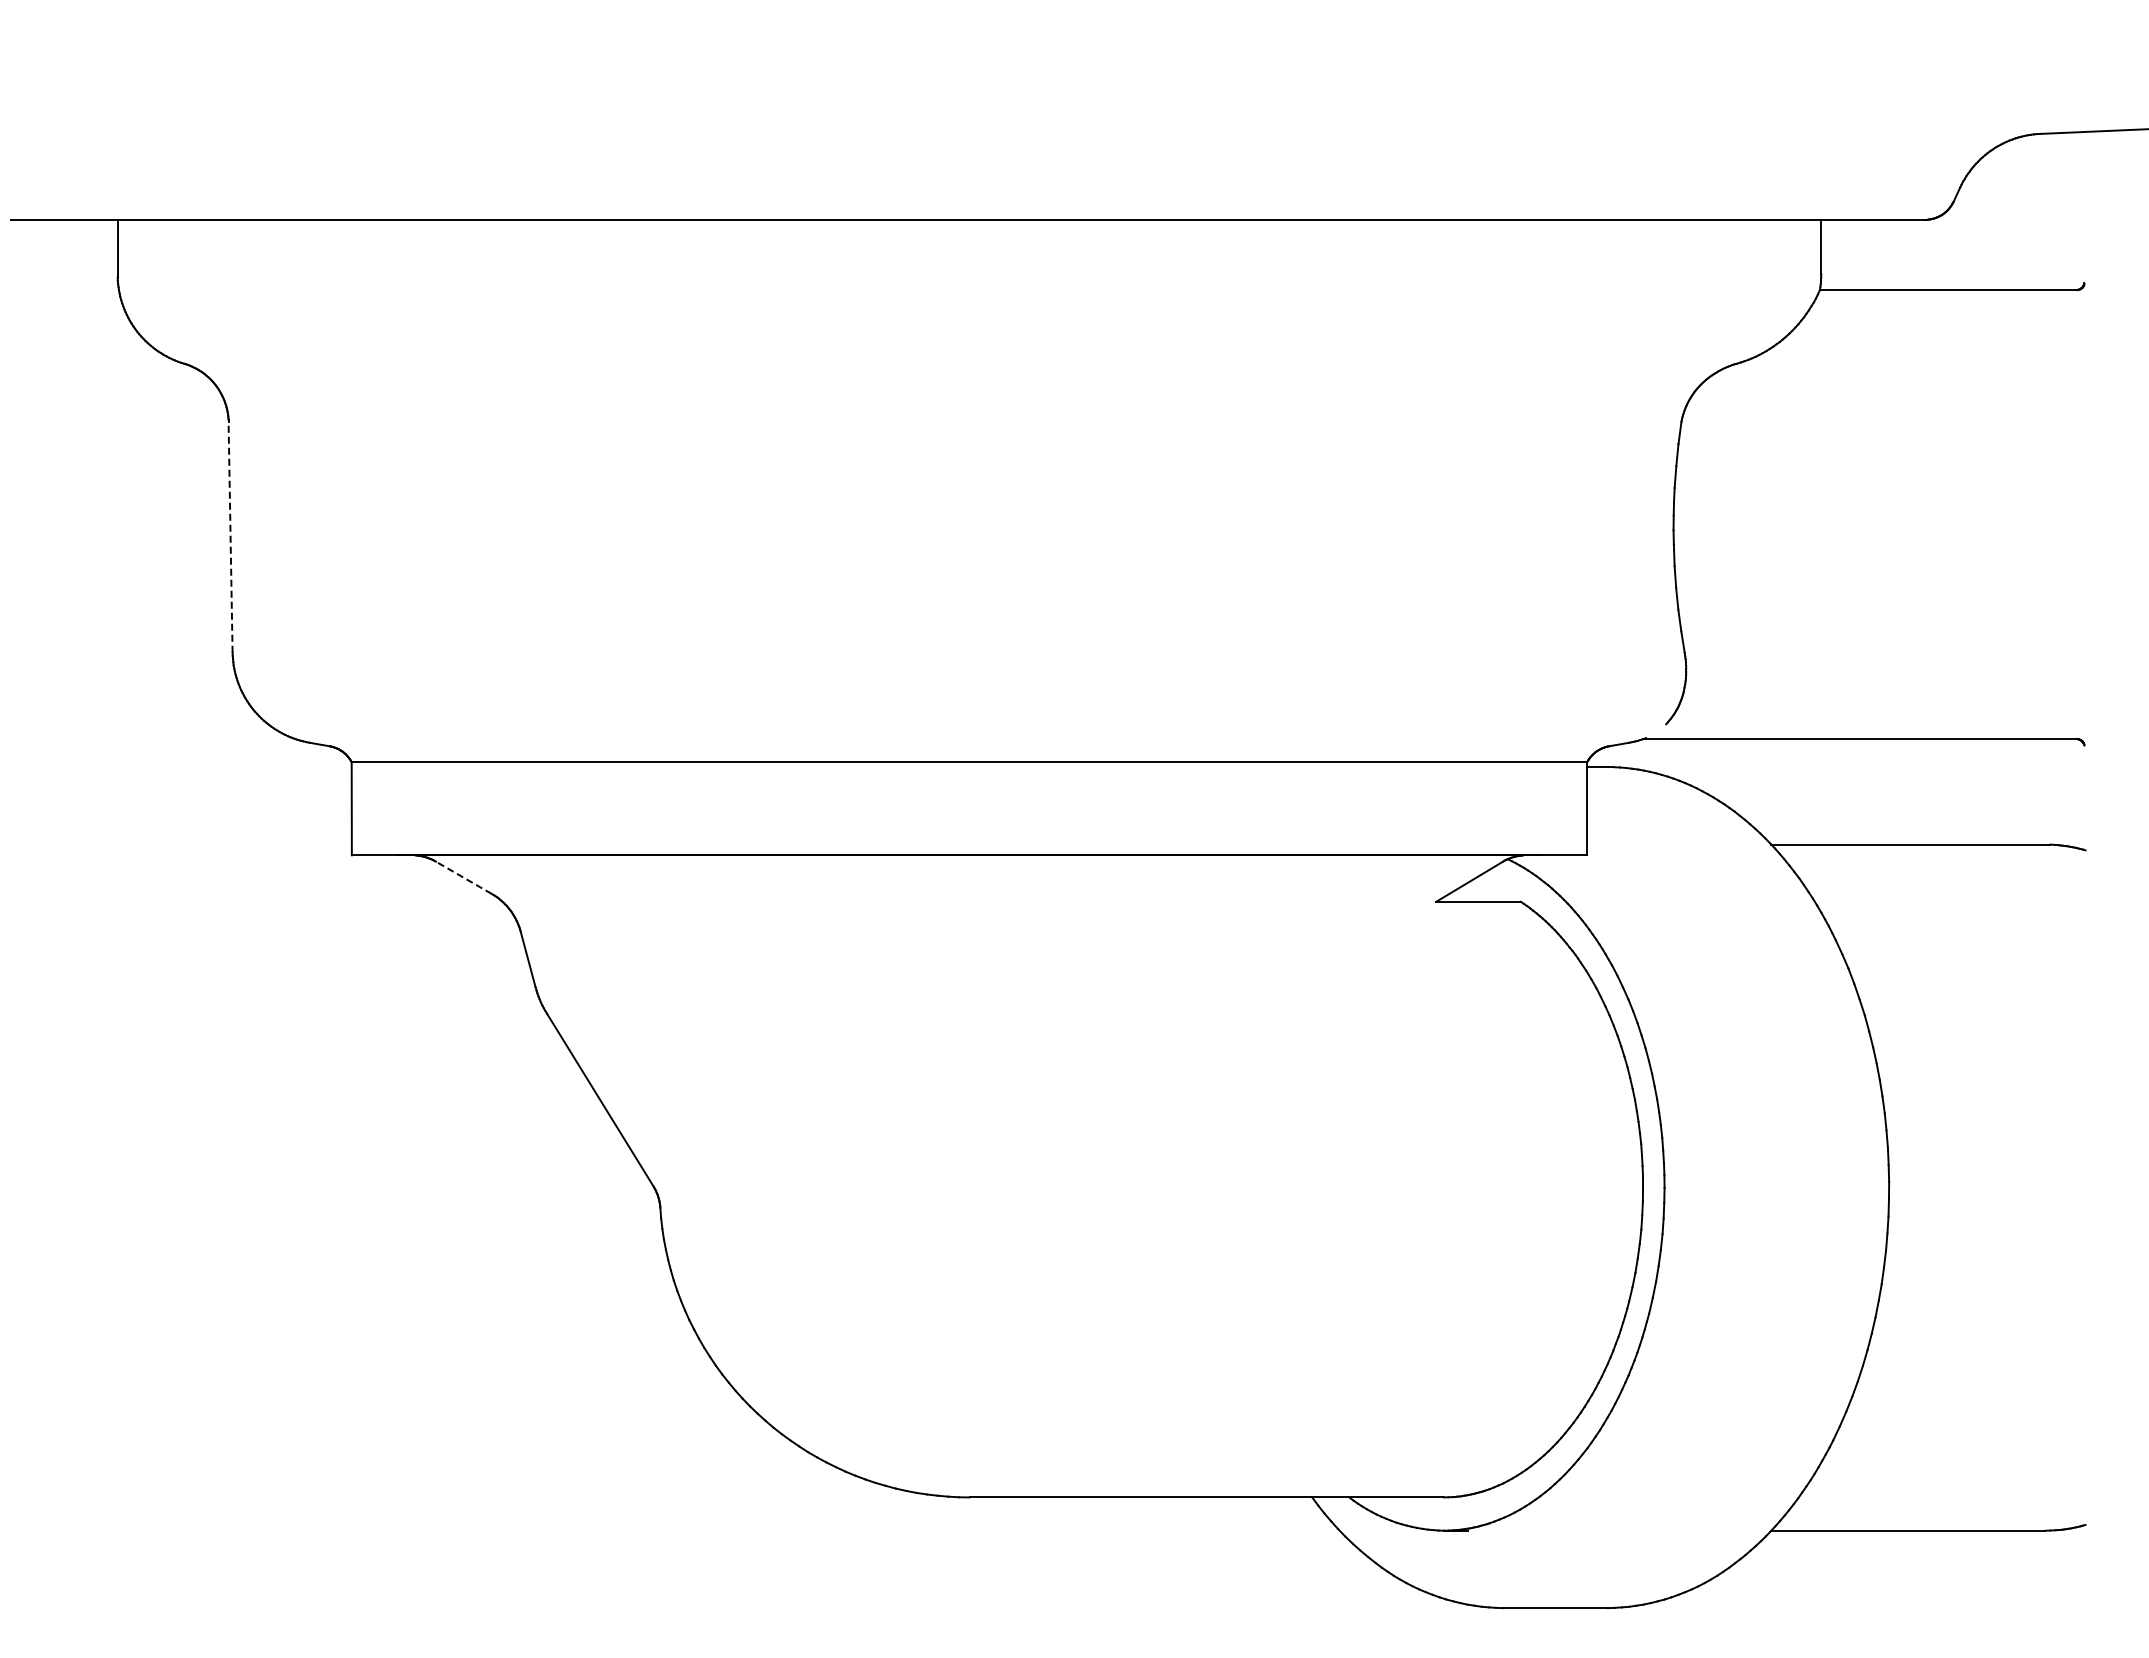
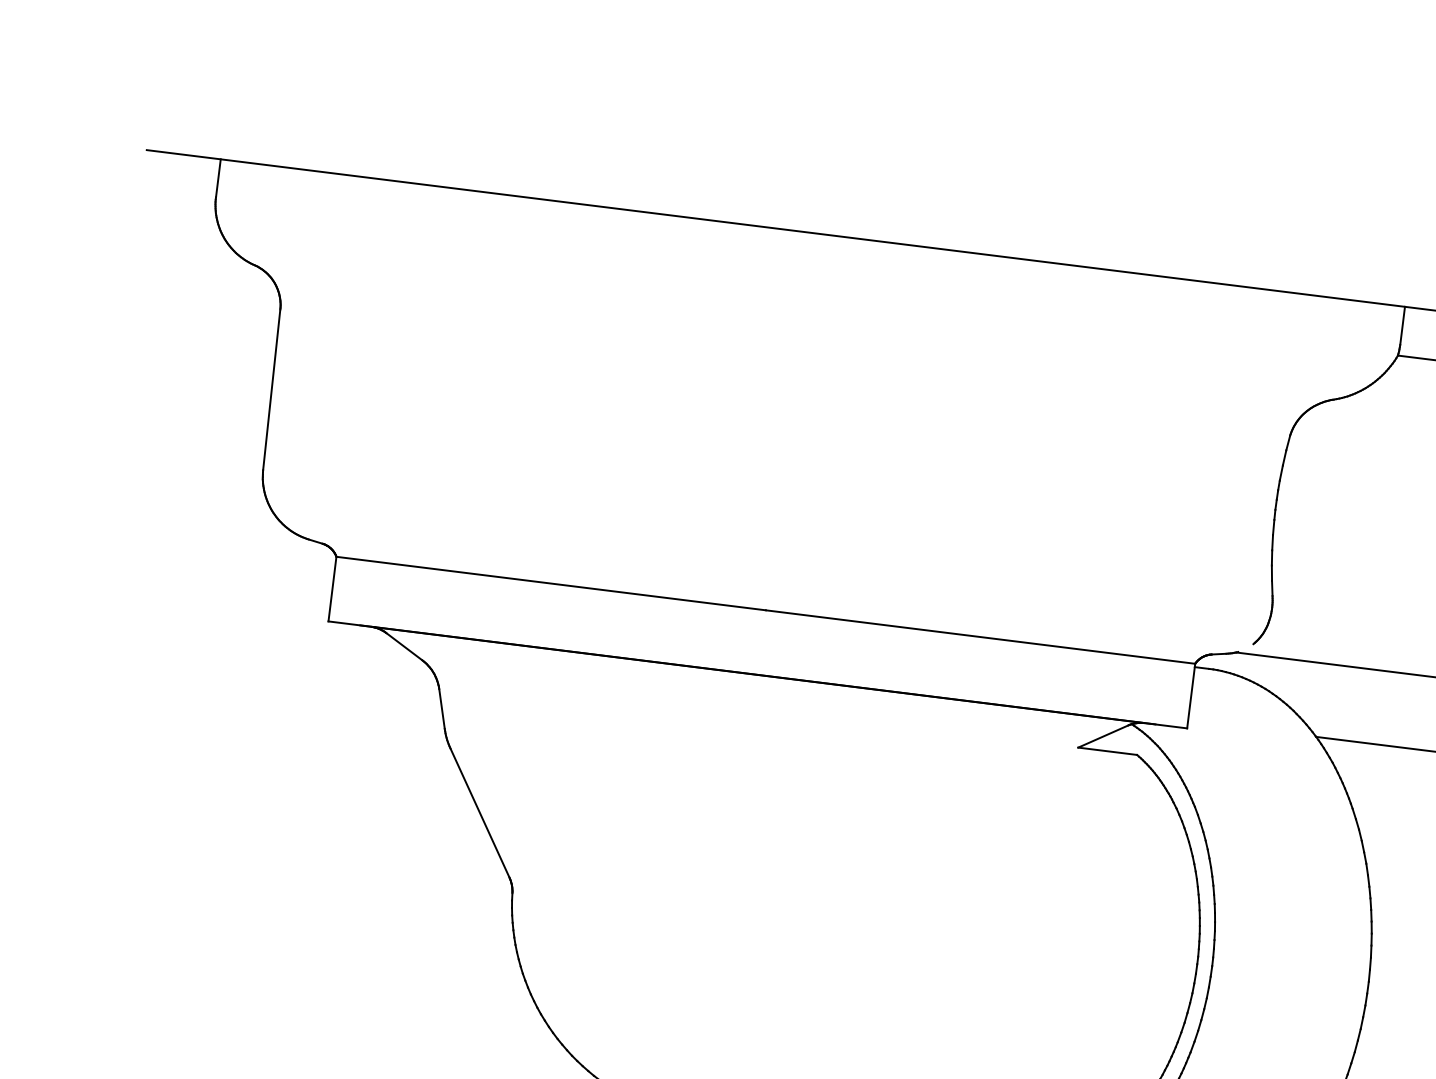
line: (230, 536) -> (271, 389), dashed -> solid
line: (463, 877) -> (404, 646), dashed -> solid

